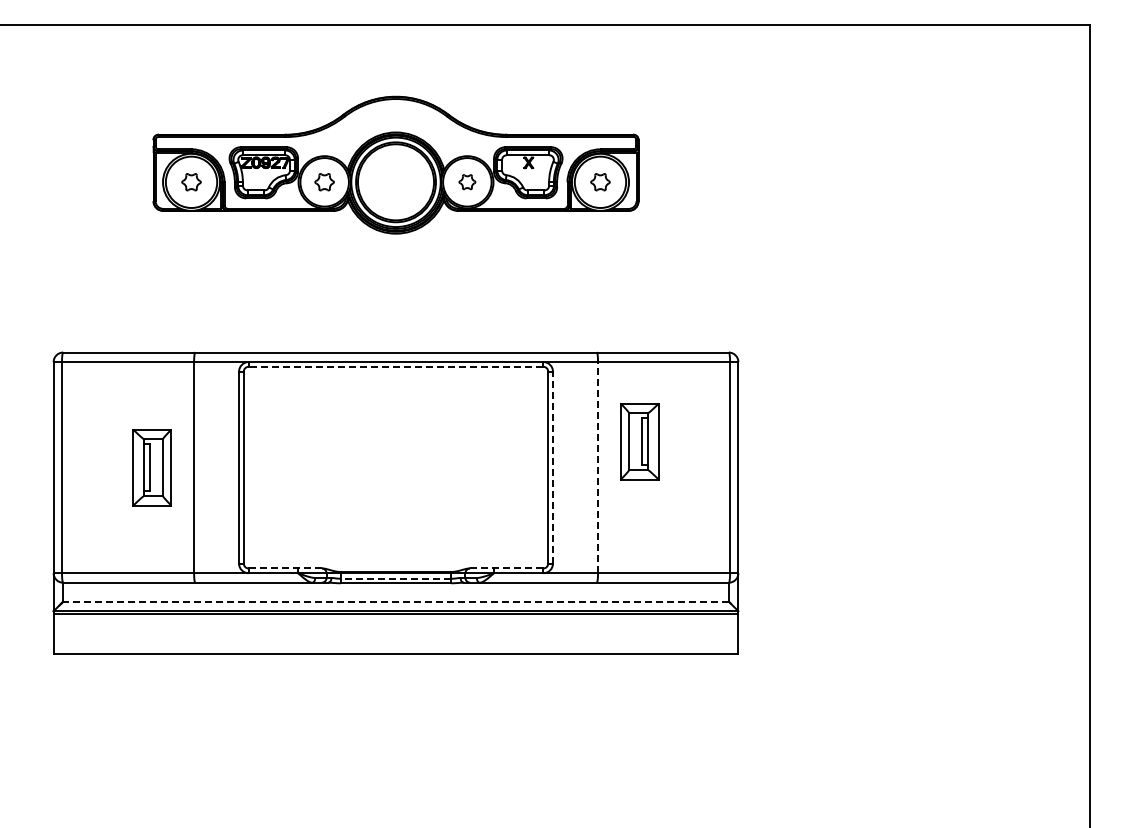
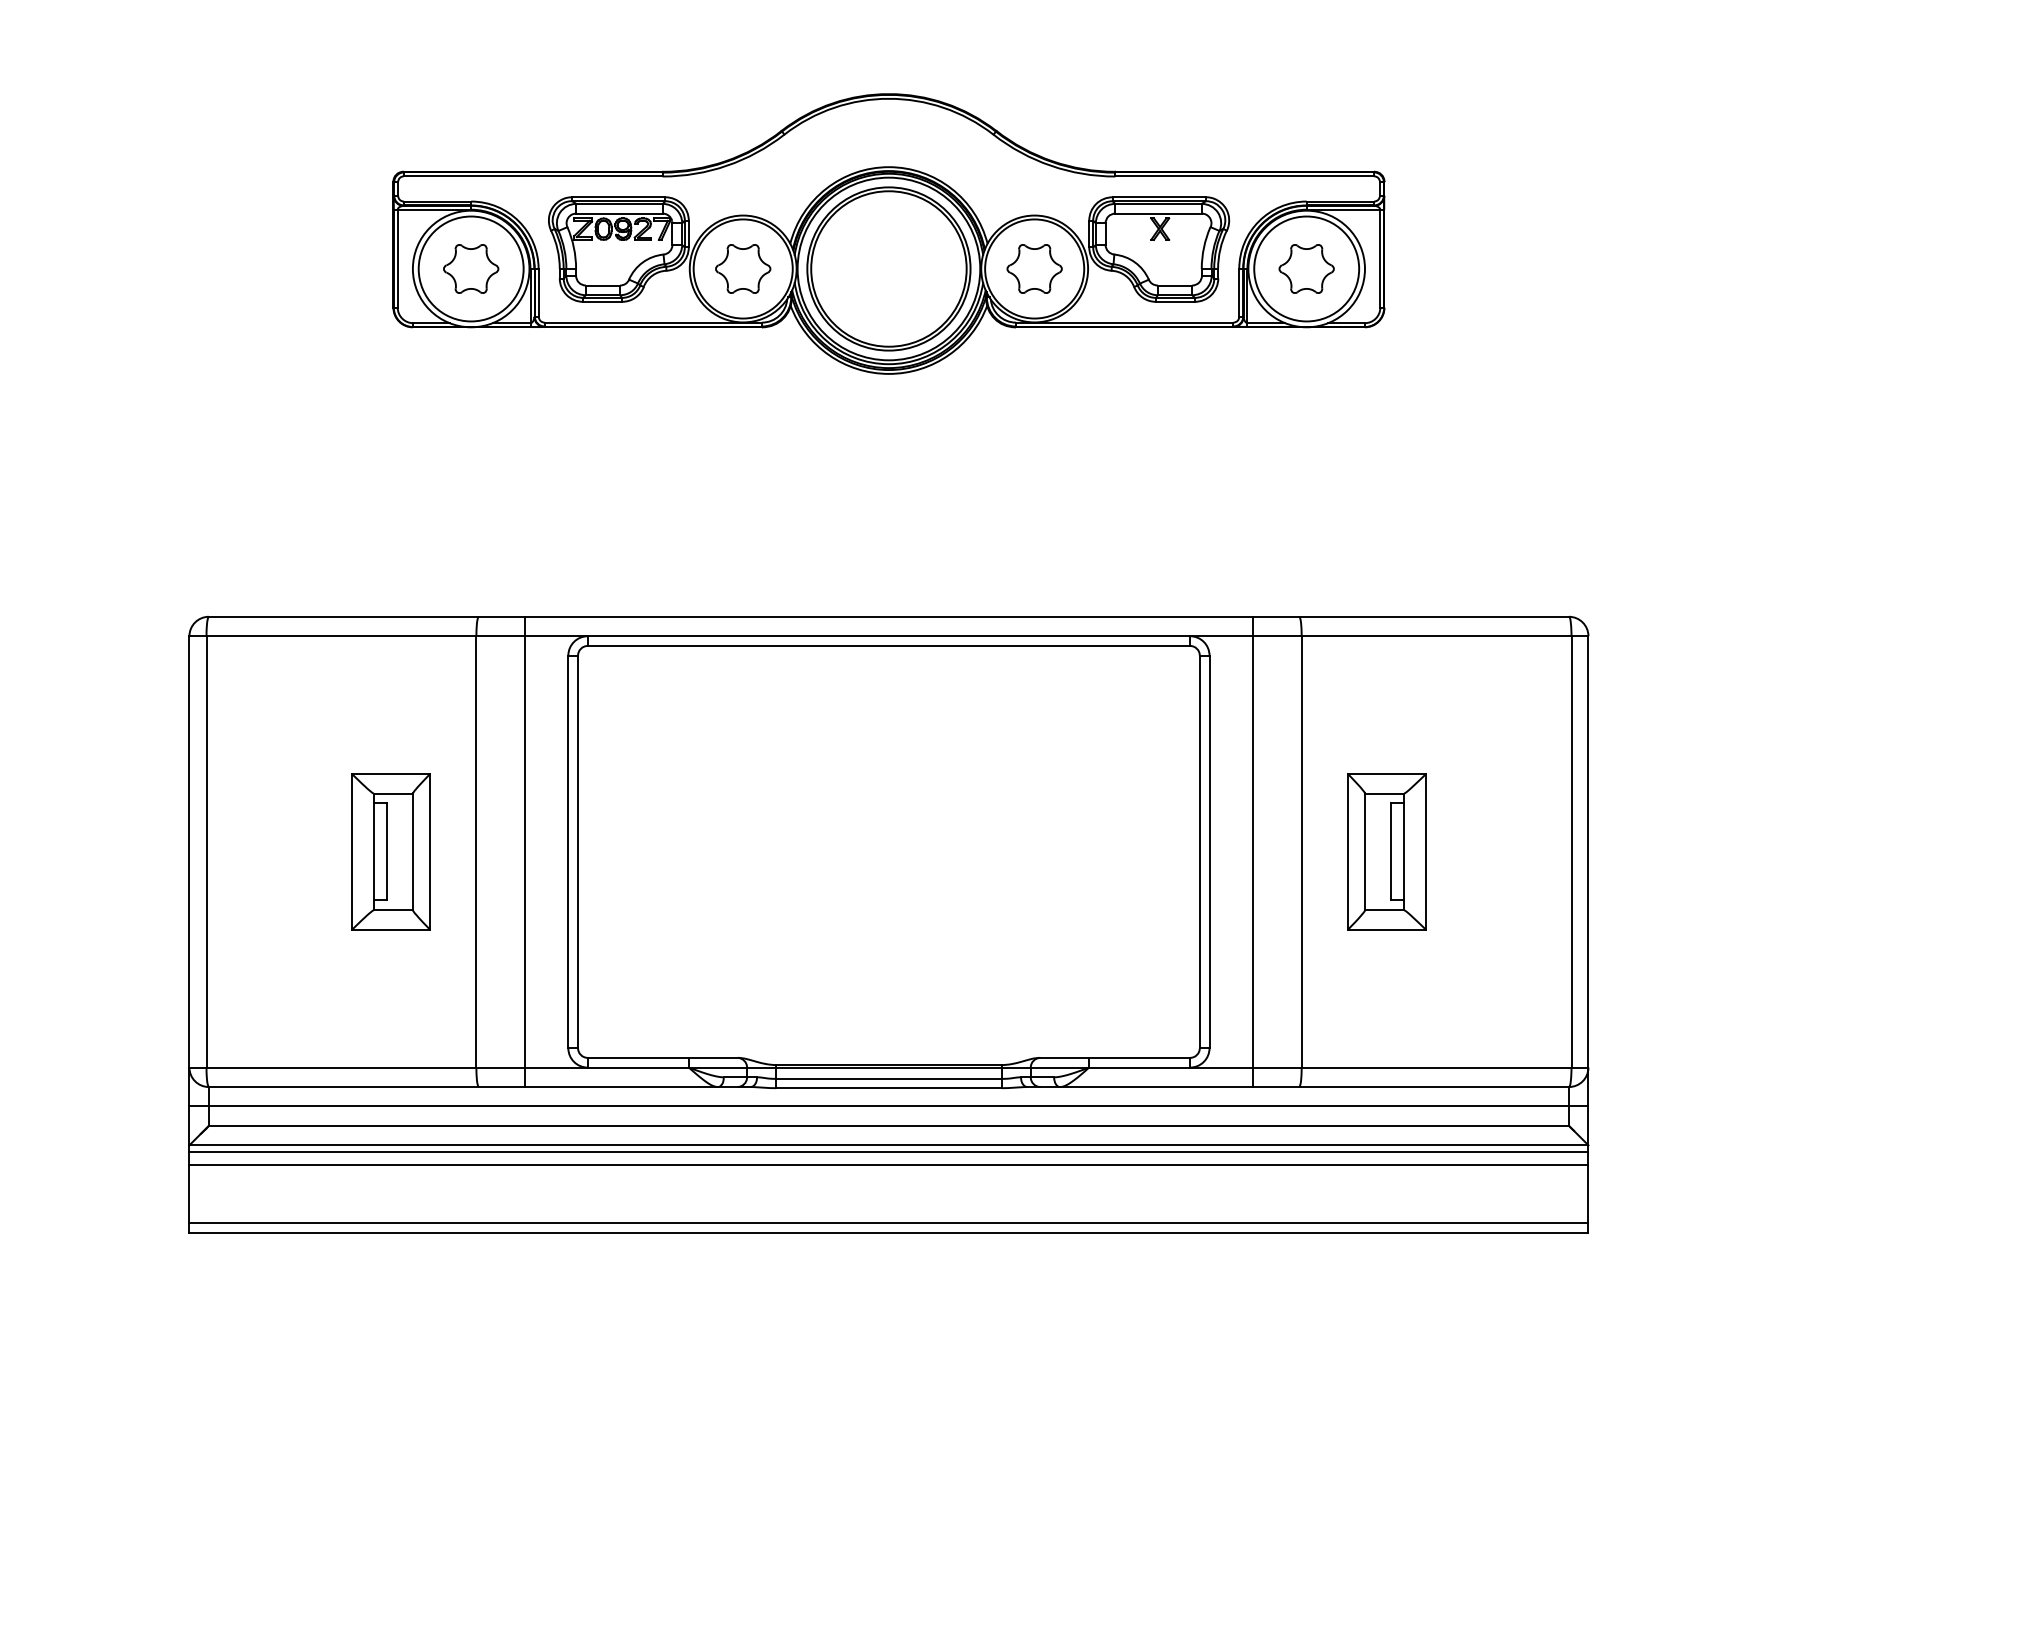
part: (191, 181) -> (471, 267), size x1.43
part: (324, 181) -> (742, 267), size x1.43
part: (467, 181) -> (1034, 267), size x1.67
part: (600, 181) -> (1306, 267), size x1.43
line: (395, 366) -> (887, 645), dashed -> solid
part: (639, 441) -> (1386, 851), moved
line: (217, 467) -> (524, 851), added
line: (552, 467) -> (1208, 851), dashed -> solid
line: (574, 467) -> (1253, 851), added
line: (598, 467) -> (1302, 851), dashed -> solid
line: (285, 568) -> (663, 1057), dashed -> solid
line: (506, 568) -> (1114, 1057), dashed -> solid
line: (395, 578) -> (887, 1078), dashed -> solid
line: (395, 592) -> (887, 1107), added
line: (396, 601) -> (889, 1125), dashed -> solid
line: (395, 621) -> (887, 1166), added
line: (395, 649) -> (887, 1223), added

